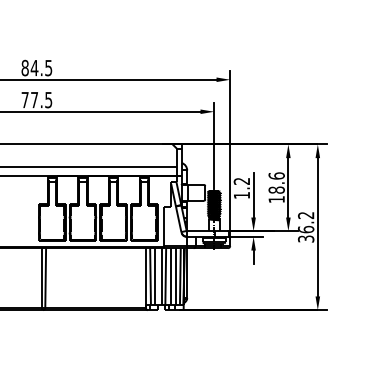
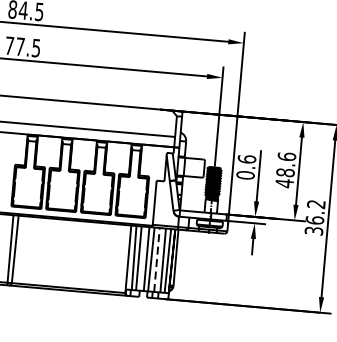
text: (241, 188) -> (245, 167), 1.2 -> 0.6
text: (276, 199) -> (284, 183), 18.6 -> 48.6
line: (170, 275) -> (156, 258), solid -> dashed

